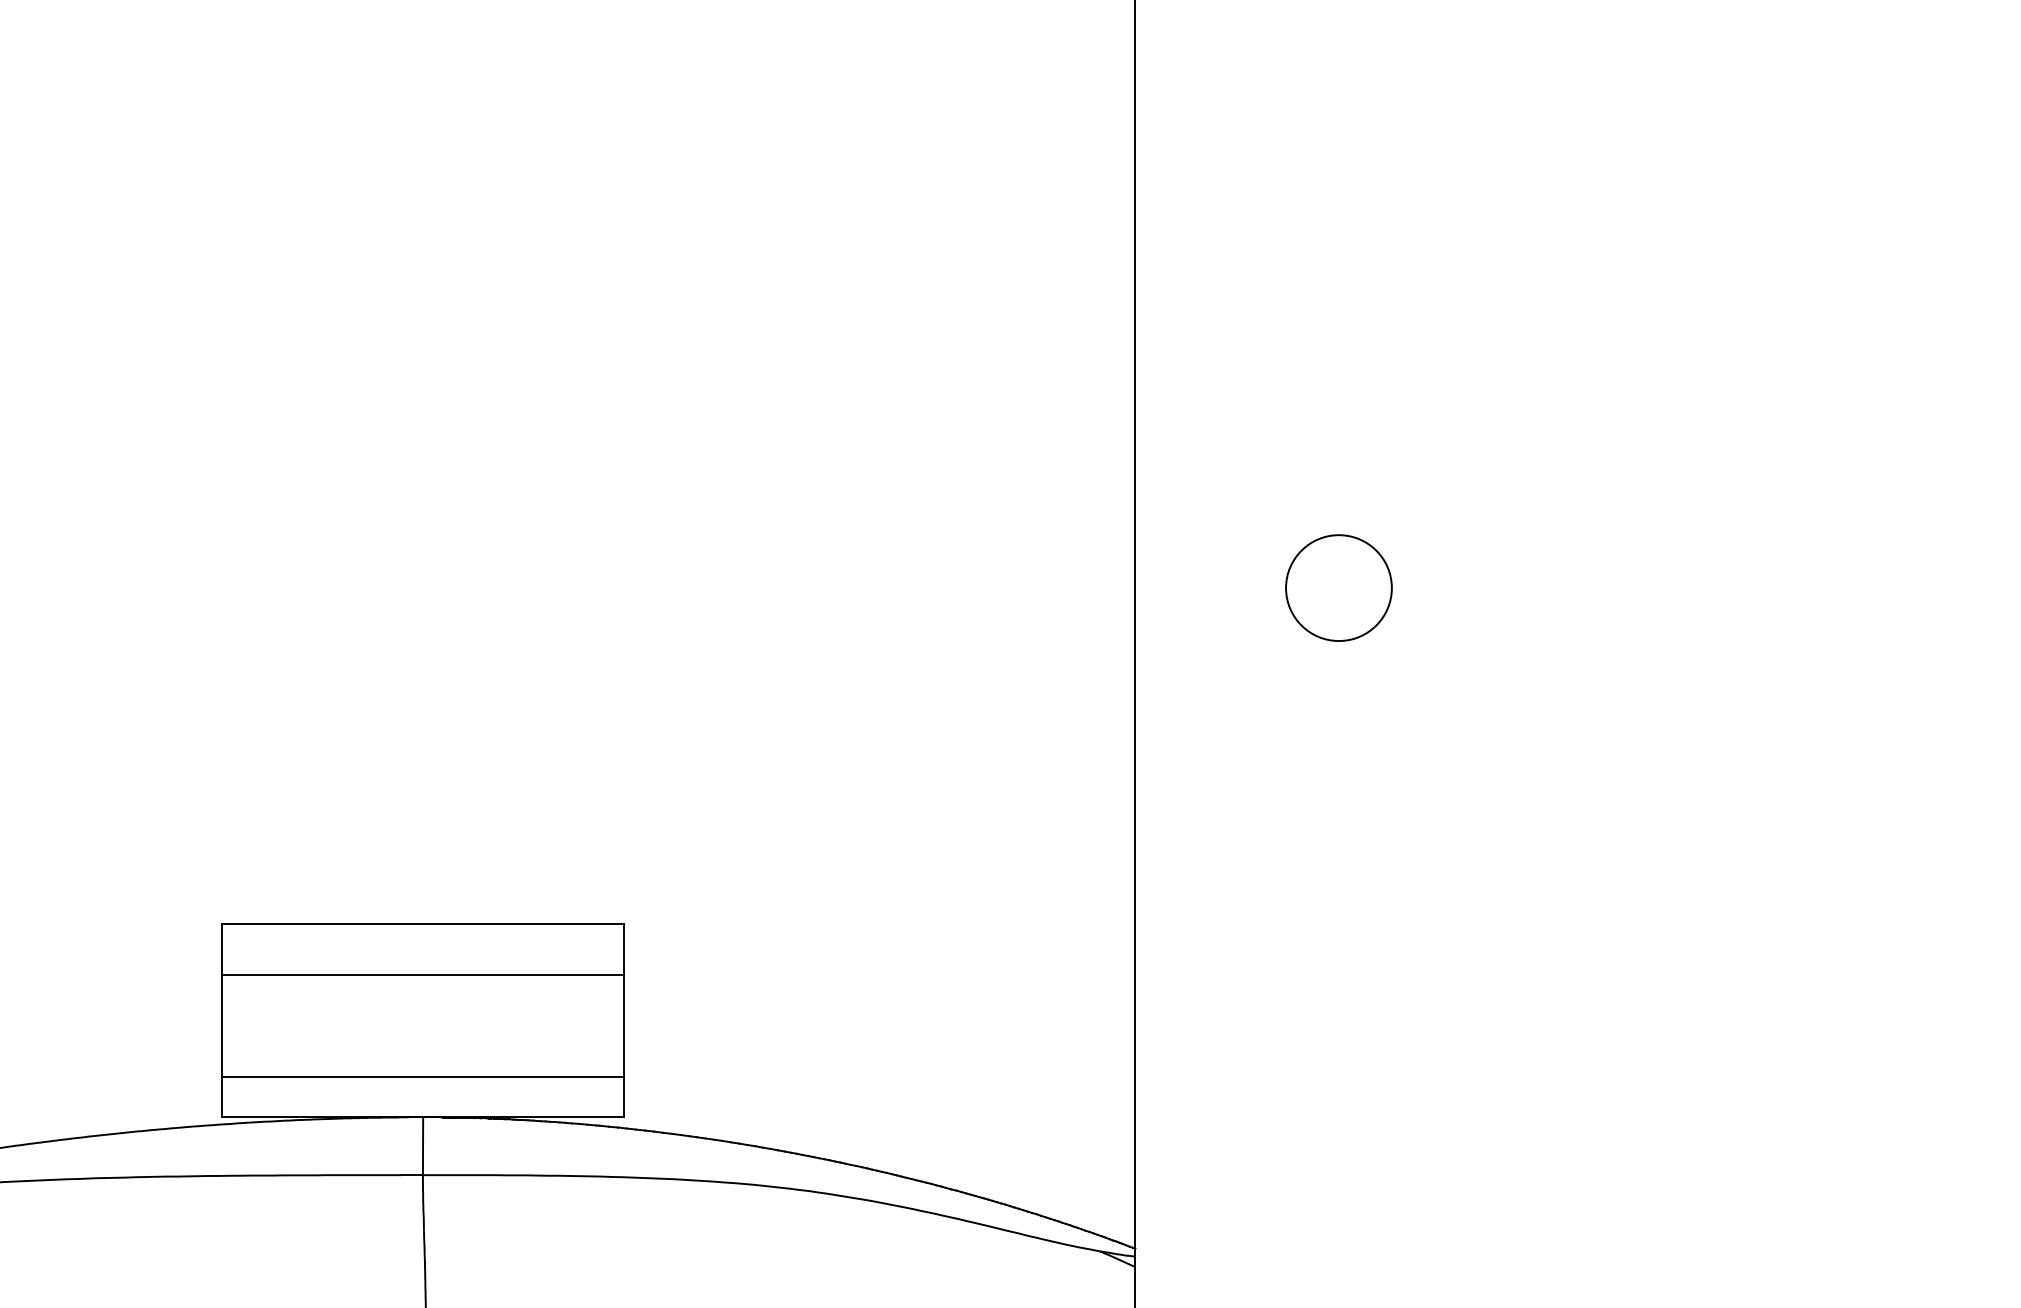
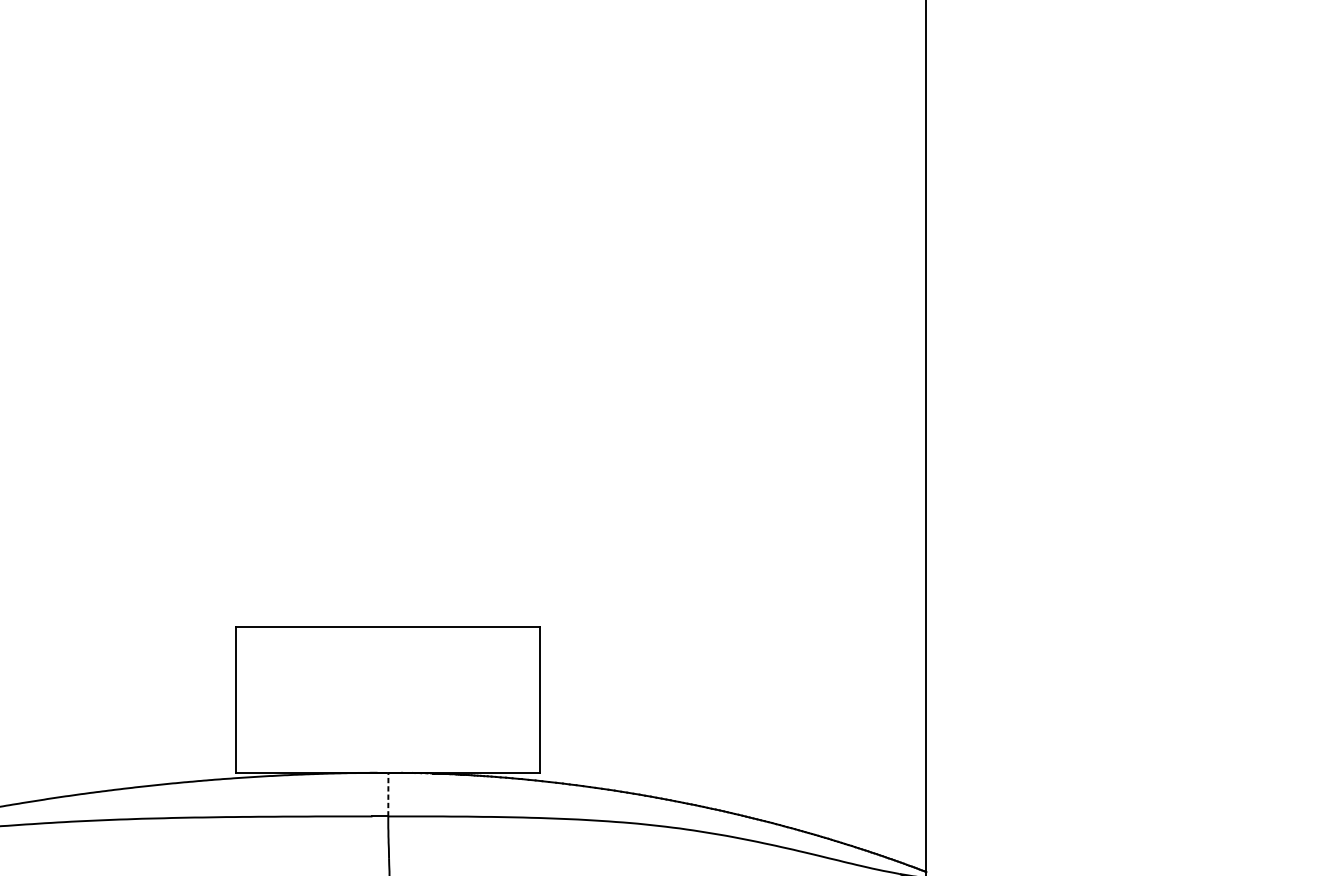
circle: (1338, 587) -> (1079, 372), removed
line: (422, 974) -> (387, 664), removed
line: (422, 1076) -> (387, 741), removed
line: (423, 1146) -> (388, 794), solid -> dashed

